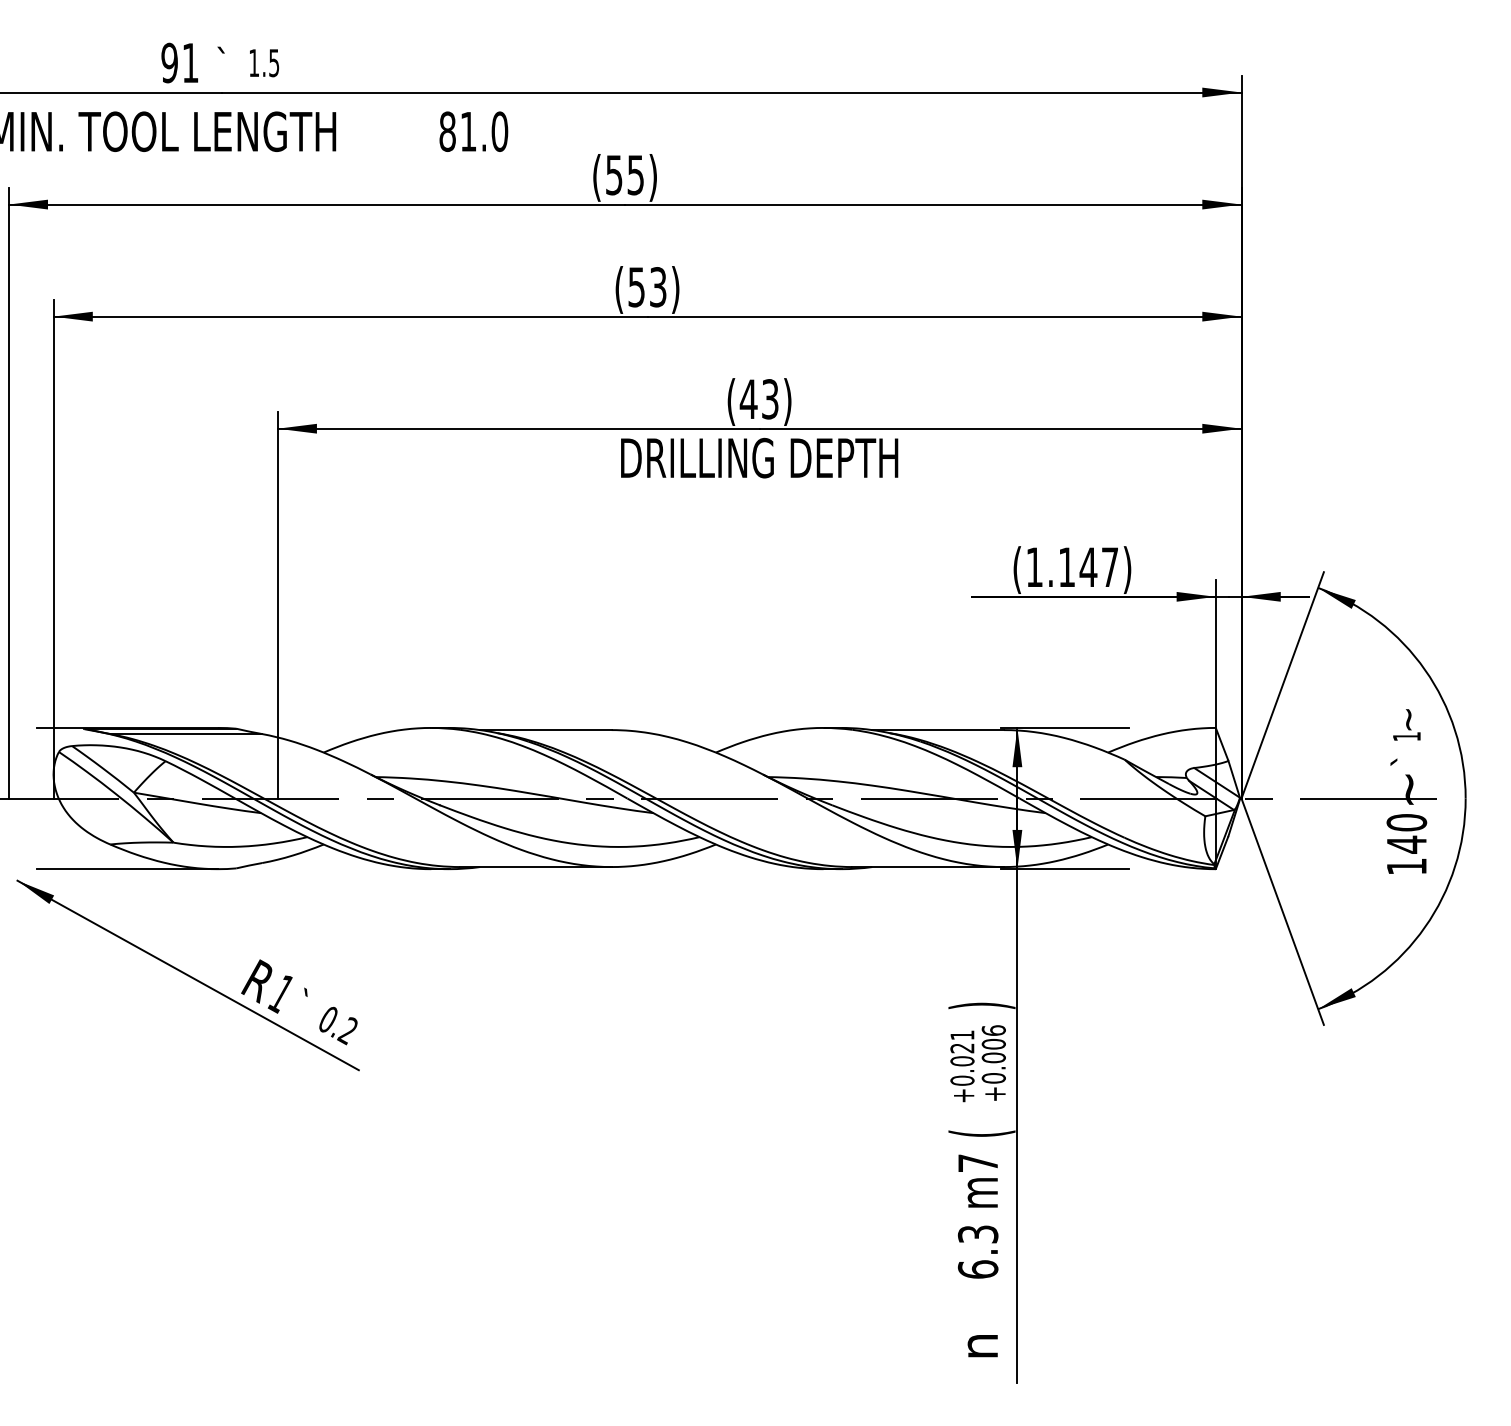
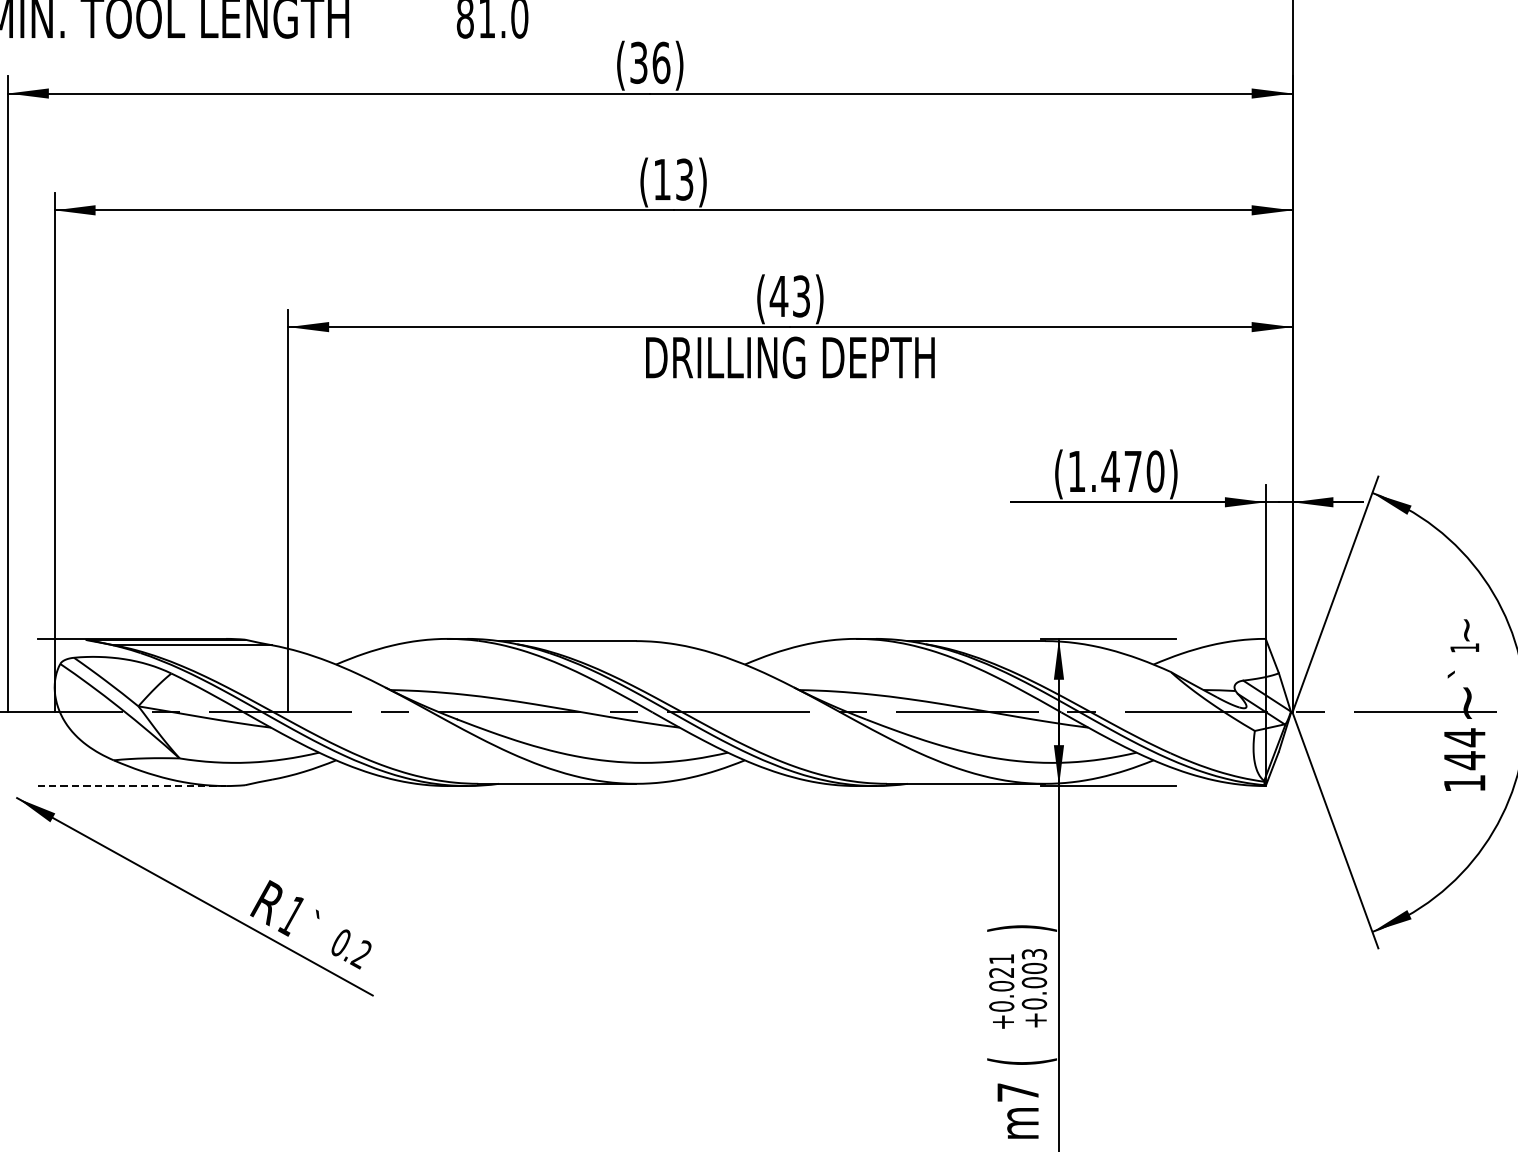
text: (625, 174) -> (650, 62), (55) -> (36)
text: (636, 287) -> (662, 179), (53) -> (13)
text: (1088, 567) -> (1133, 471), (1.147) -> (1.470)
text: (1406, 822) -> (1464, 737), 140 -> 144
line: (128, 869) -> (132, 786), solid -> dashed
text: (993, 1030) -> (1034, 954), +0.006 -> +0.003

